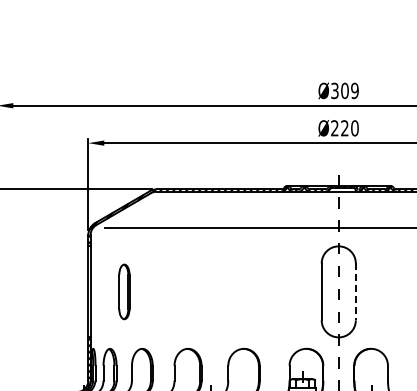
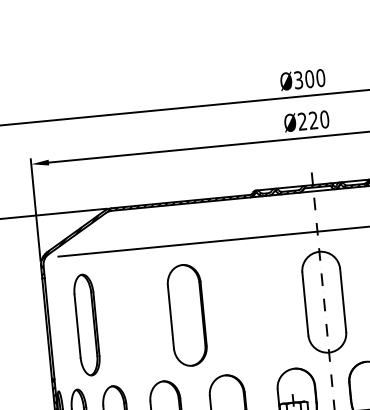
text: (354, 91) -> (320, 78), Ø309 -> Ø300
part: (124, 291) -> (87, 324), size x1.67
part: (214, 291) -> (186, 315), added
line: (355, 292) -> (342, 301), dashed -> solid

